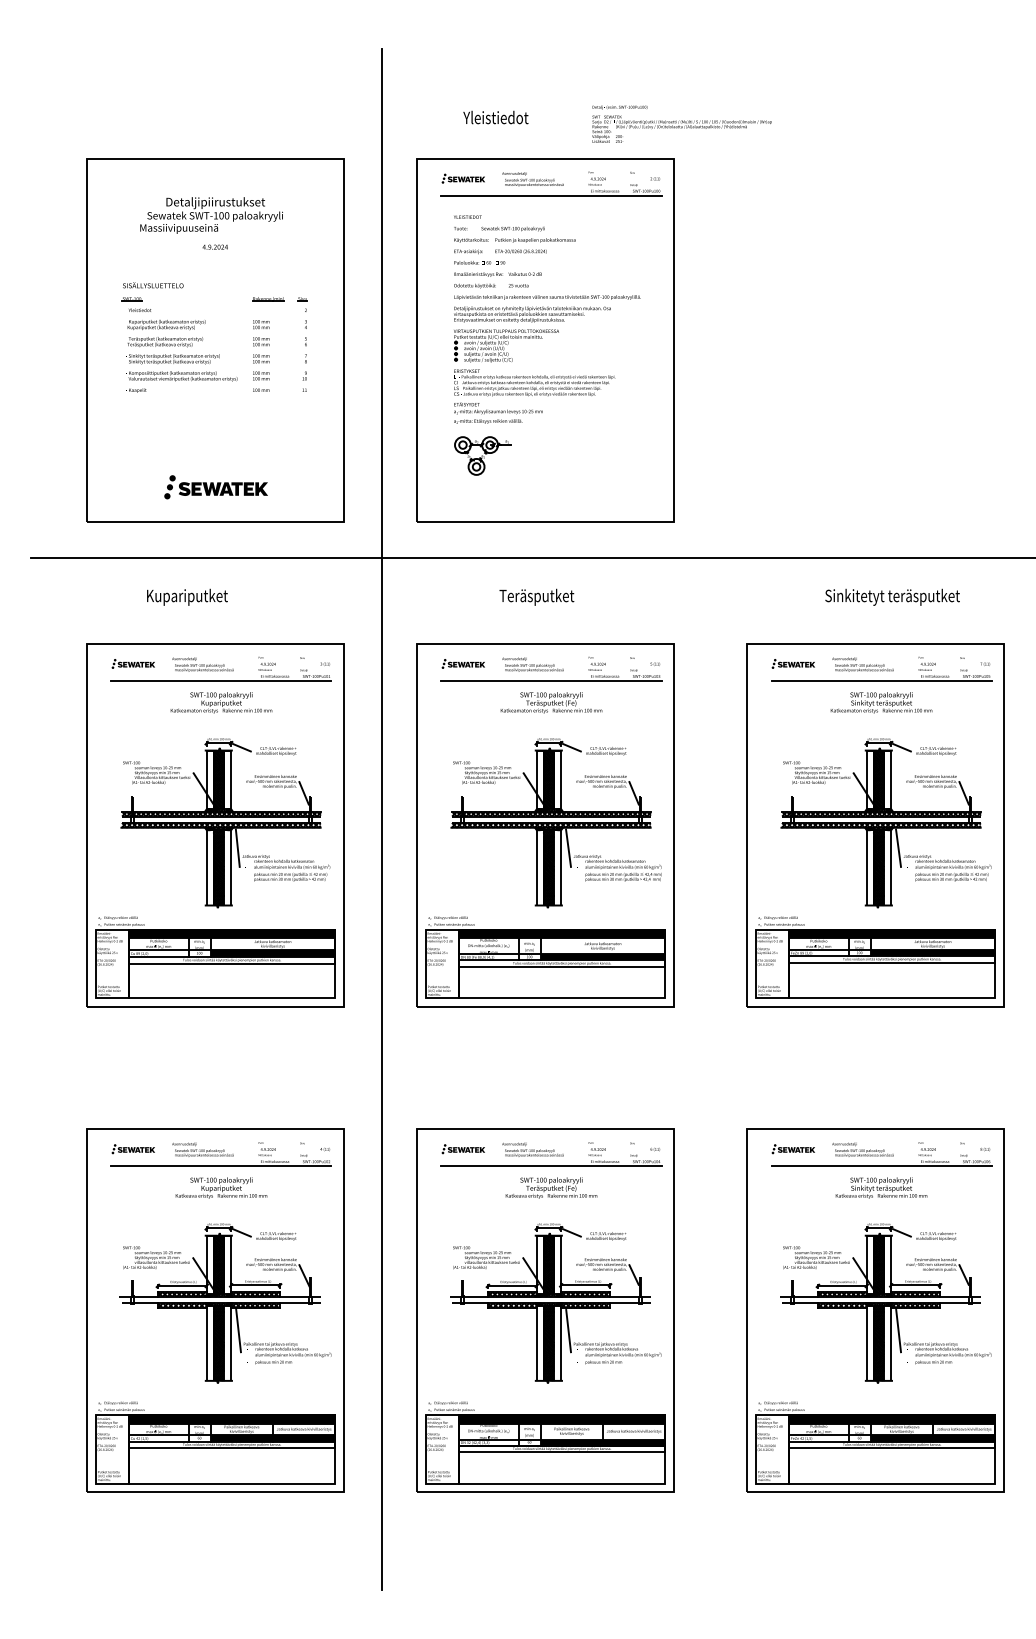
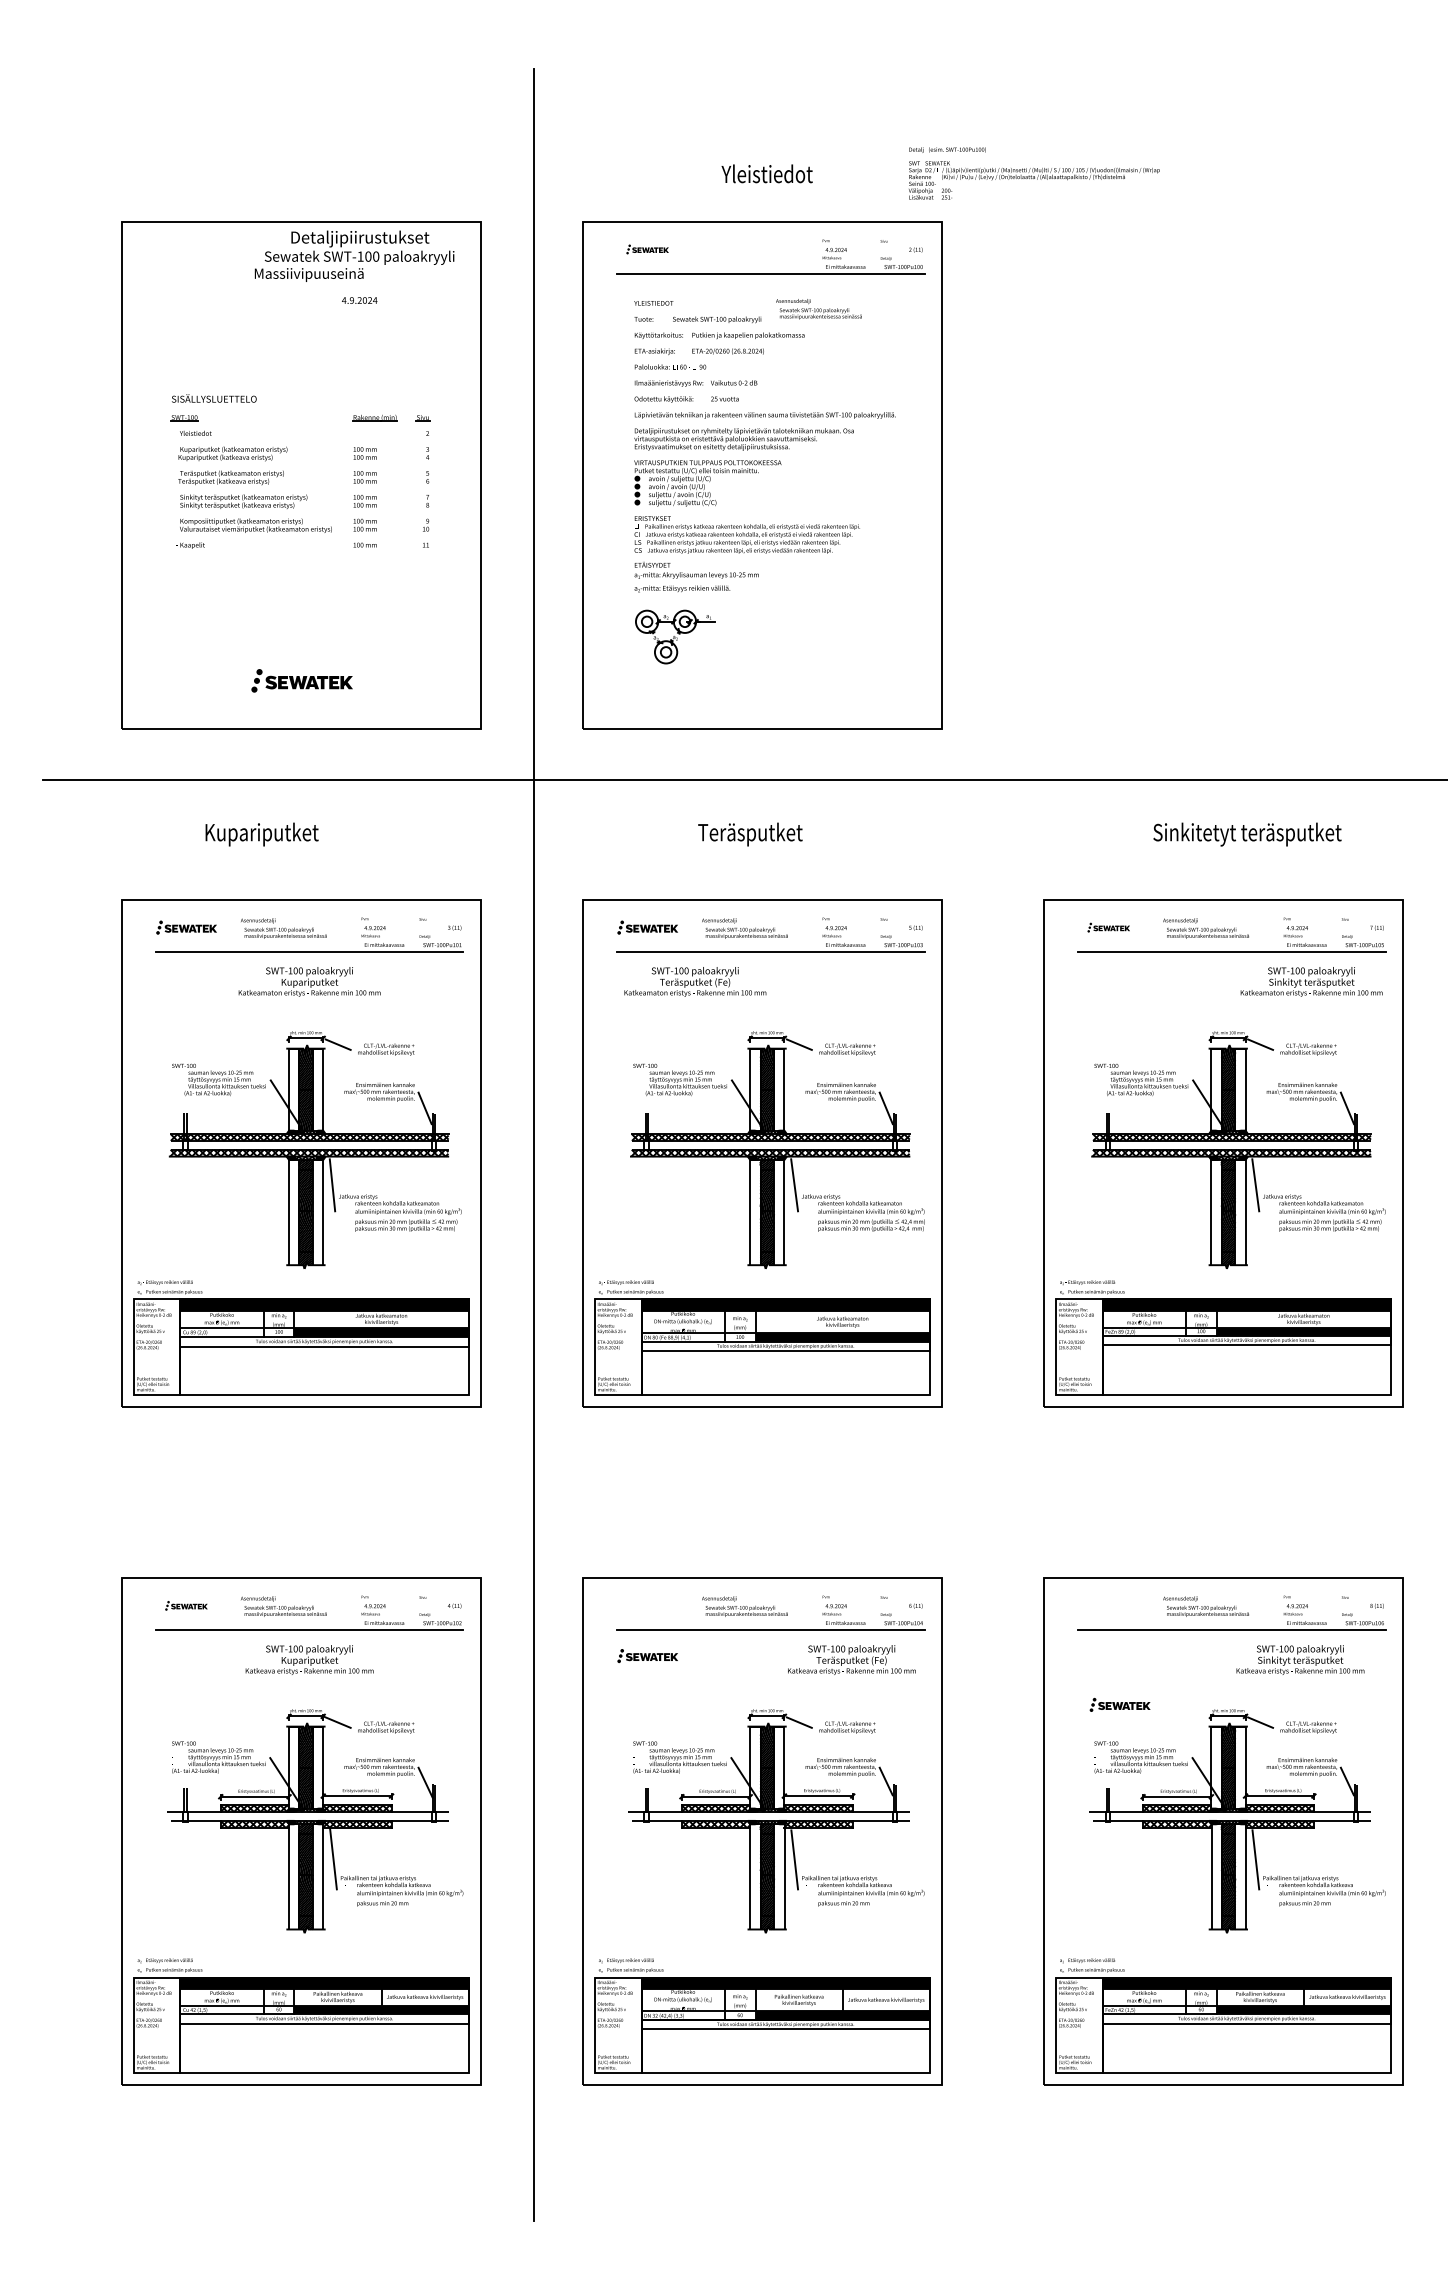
text: (495, 117) -> (766, 173), moved
text: (681, 123) -> (1033, 172), moved
part: (462, 178) -> (646, 249), size x0.7
text: (532, 179) -> (818, 309), moved
text: (211, 223) -> (354, 267), moved
part: (215, 487) -> (301, 681), size x0.7
part: (792, 663) -> (1107, 927), size x0.7
text: (551, 702) -> (695, 981), moved
text: (881, 702) -> (1311, 981), moved
part: (132, 1149) -> (185, 1606), size x0.7
part: (462, 1149) -> (646, 1656), moved
part: (792, 1149) -> (1118, 1705), moved
text: (551, 1187) -> (851, 1659), moved
text: (881, 1187) -> (1300, 1659), moved

